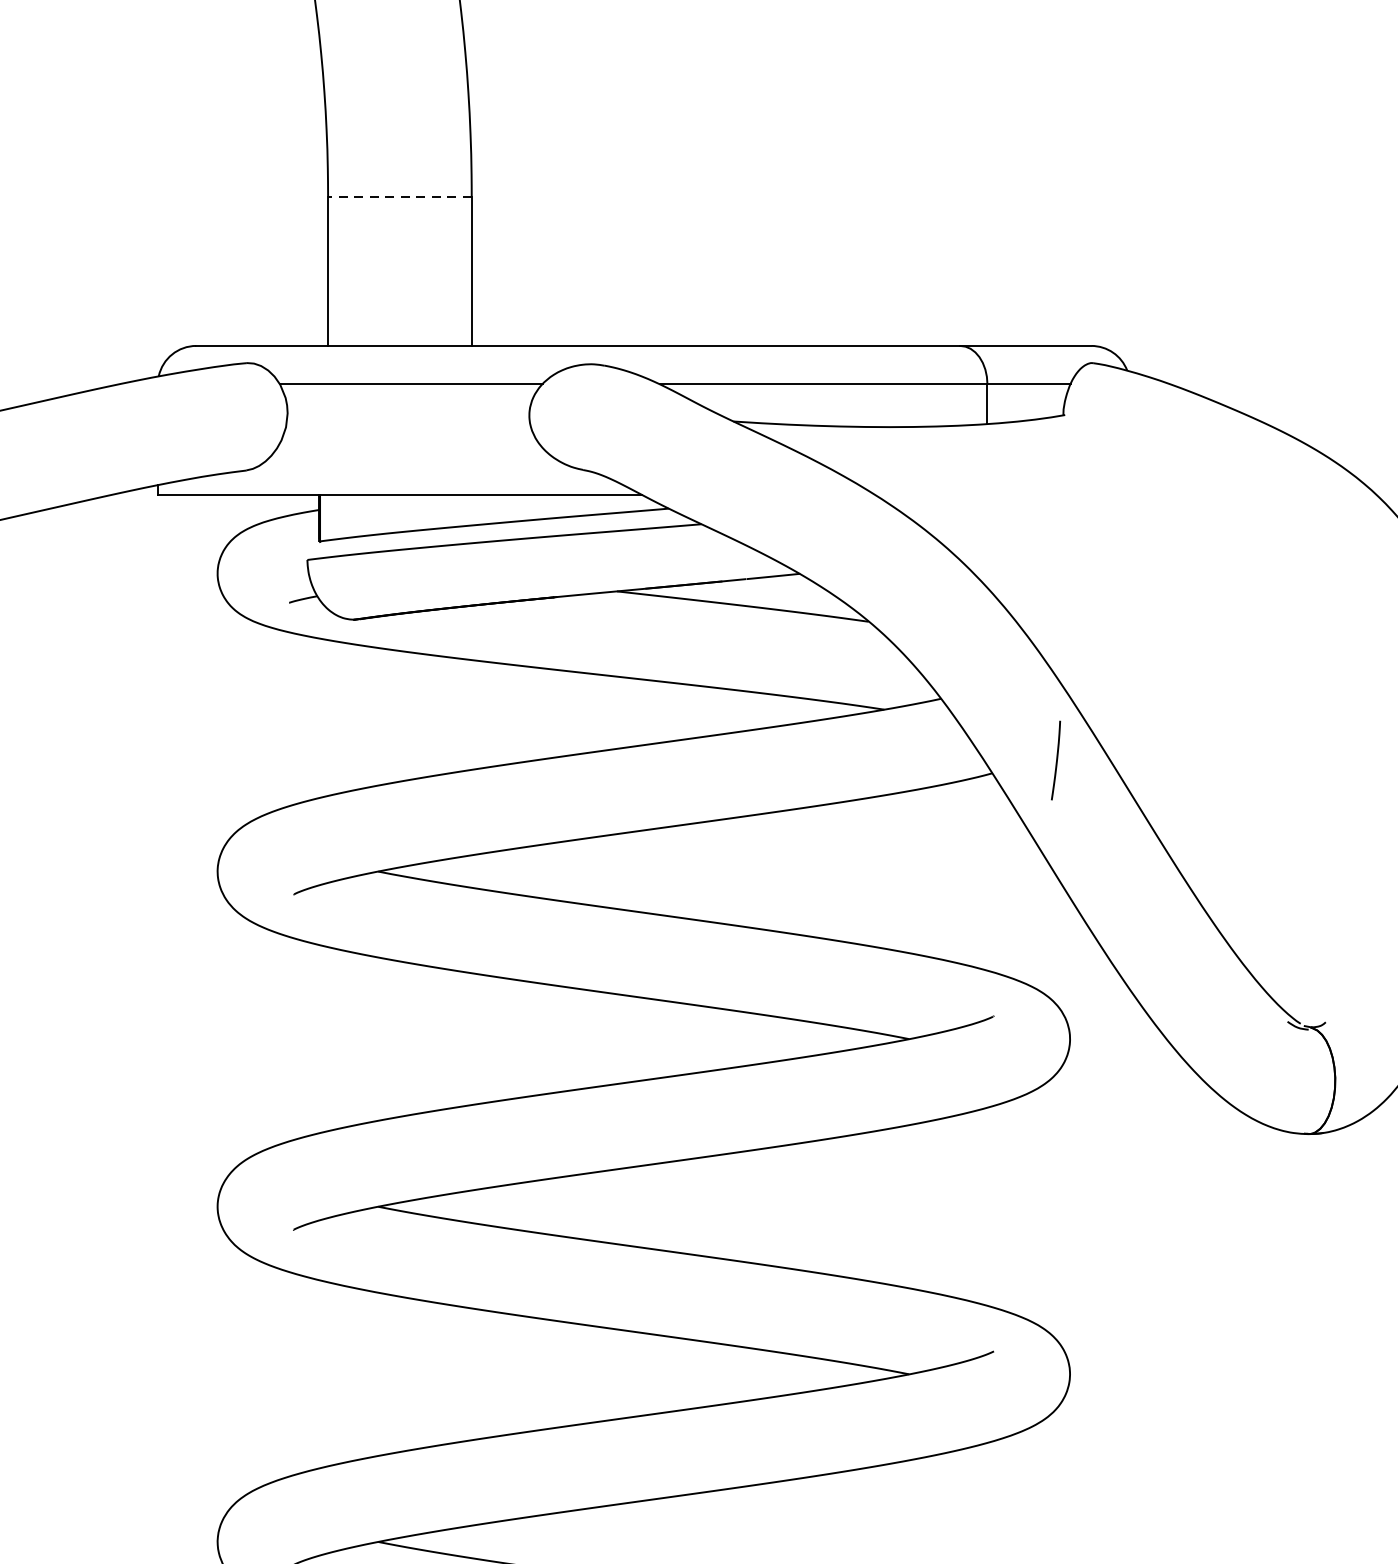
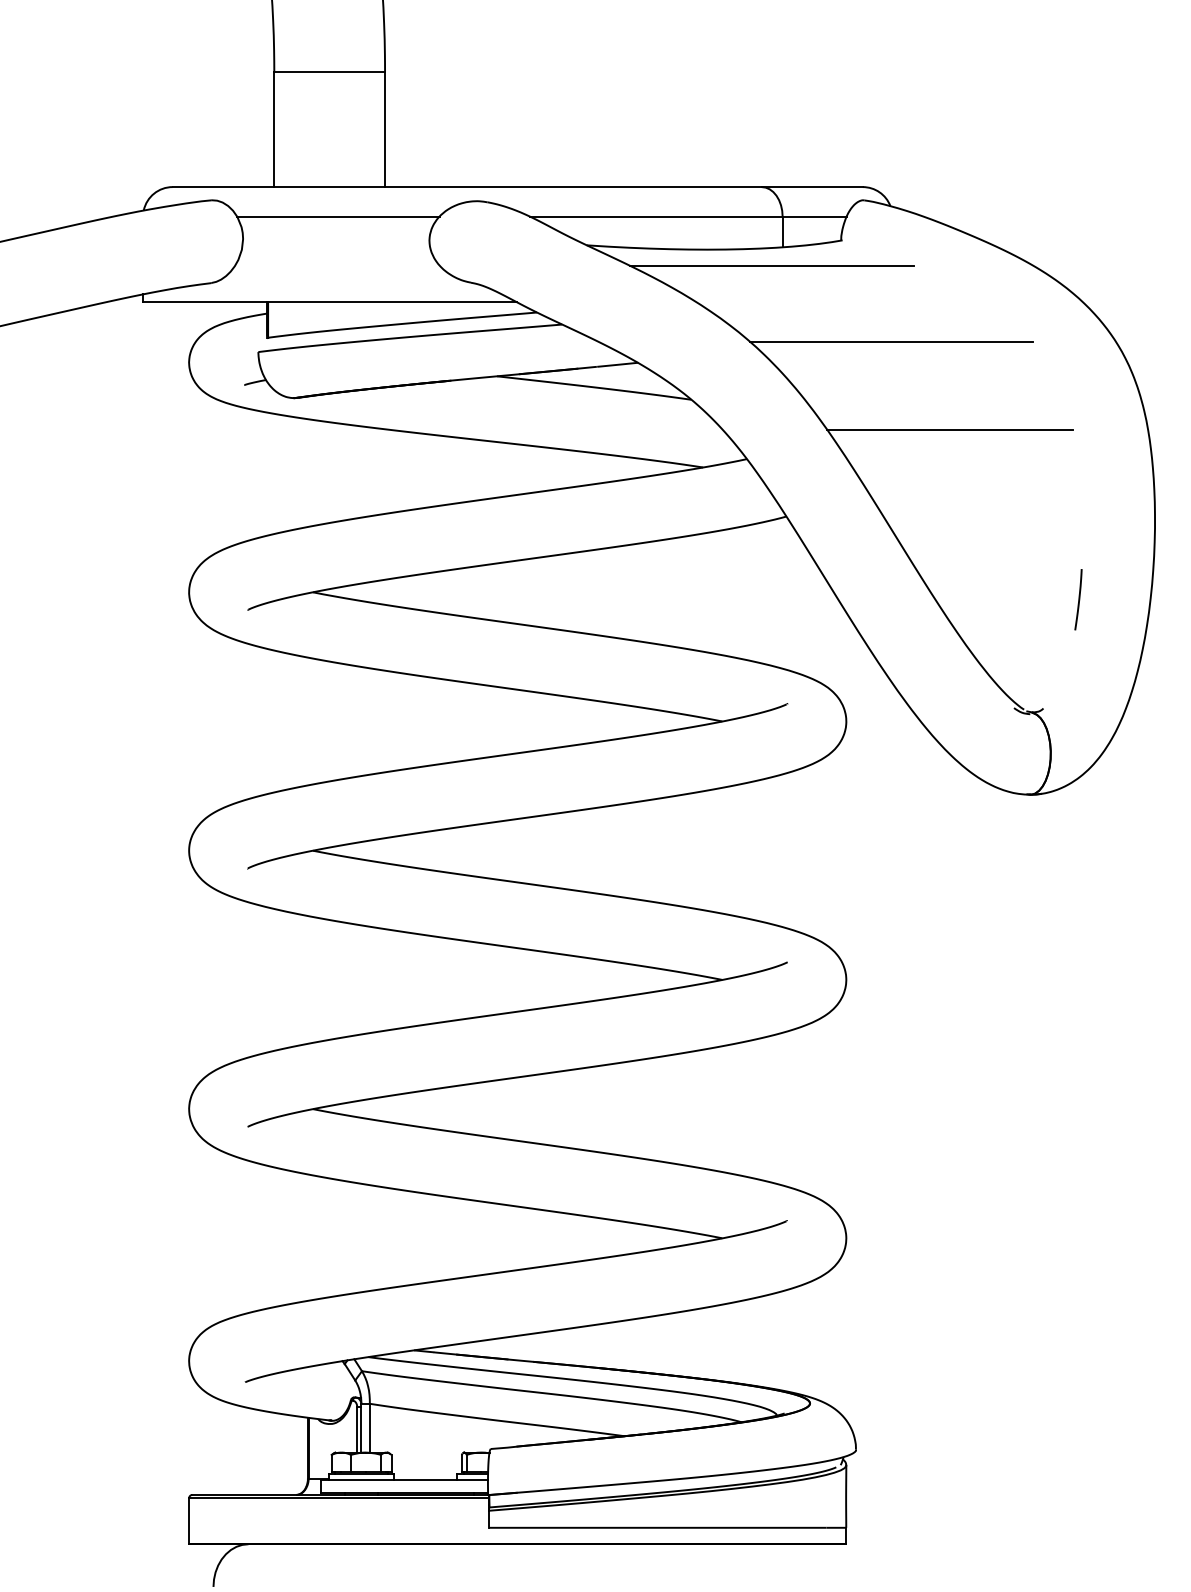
line: (399, 197) -> (329, 72), dashed -> solid
line: (974, 447) -> (772, 265), added
line: (1128, 546) -> (891, 341), added
line: (1203, 661) -> (949, 430), added
line: (1056, 760) -> (1078, 599), moved

